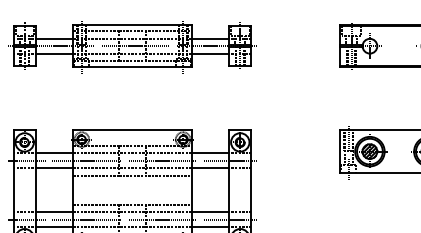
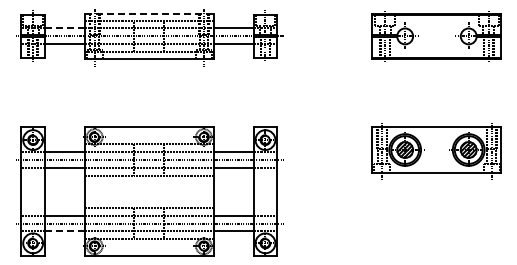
line: (132, 24) -> (149, 13), solid -> dashed
line: (53, 38) -> (64, 28), solid -> dashed
line: (53, 227) -> (64, 231), solid -> dashed

